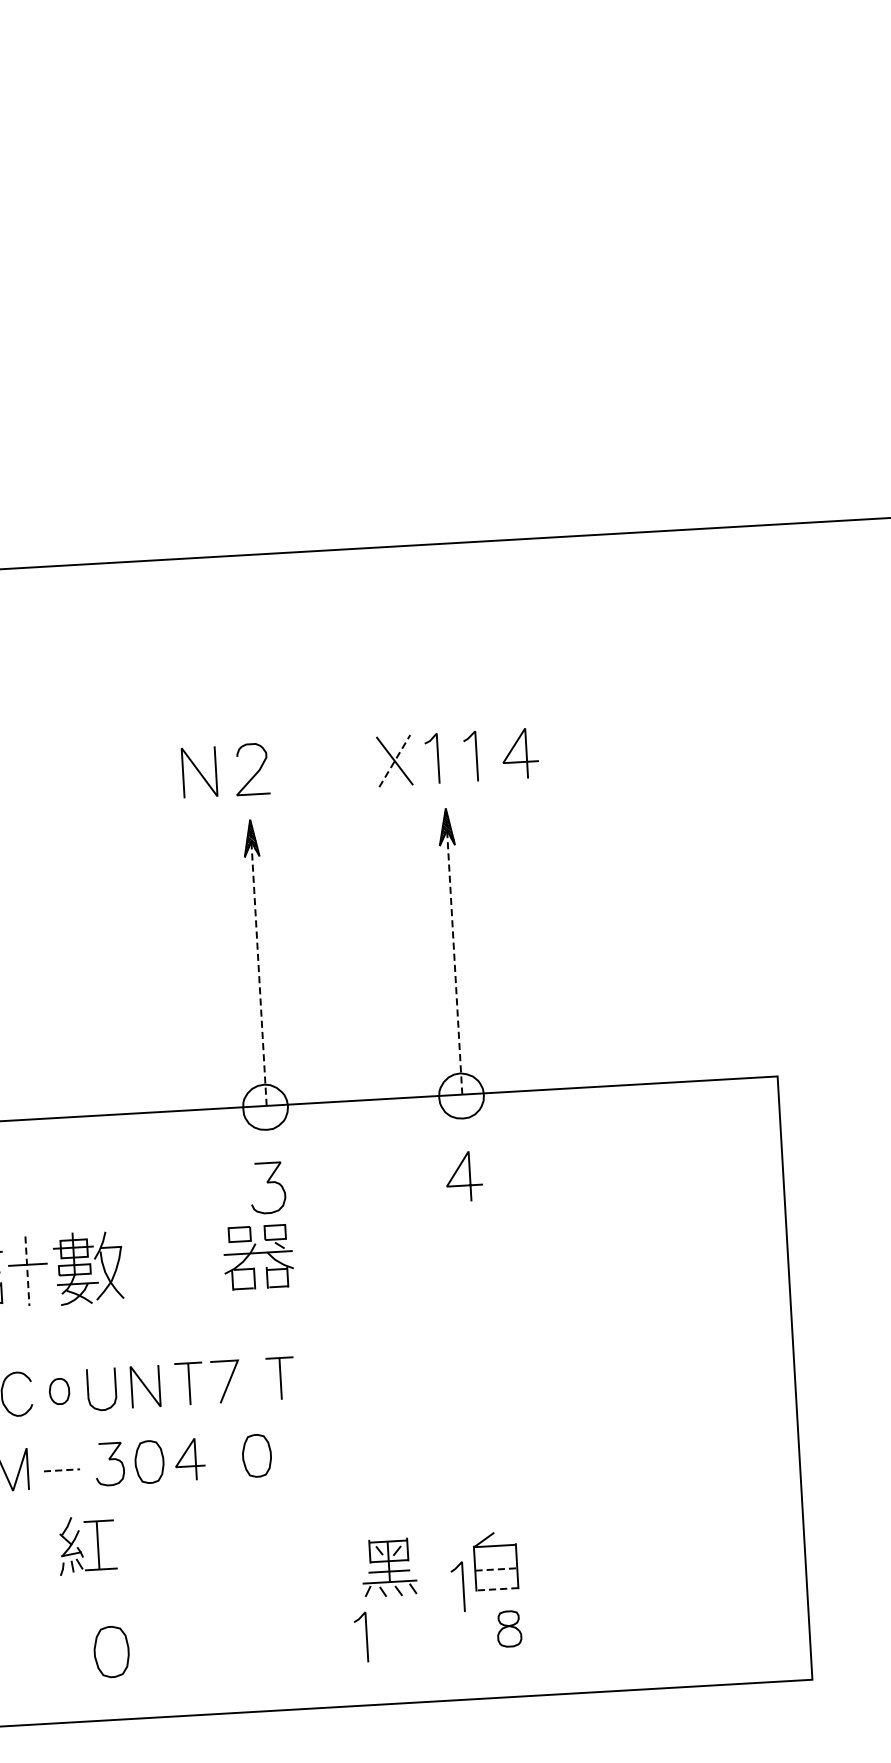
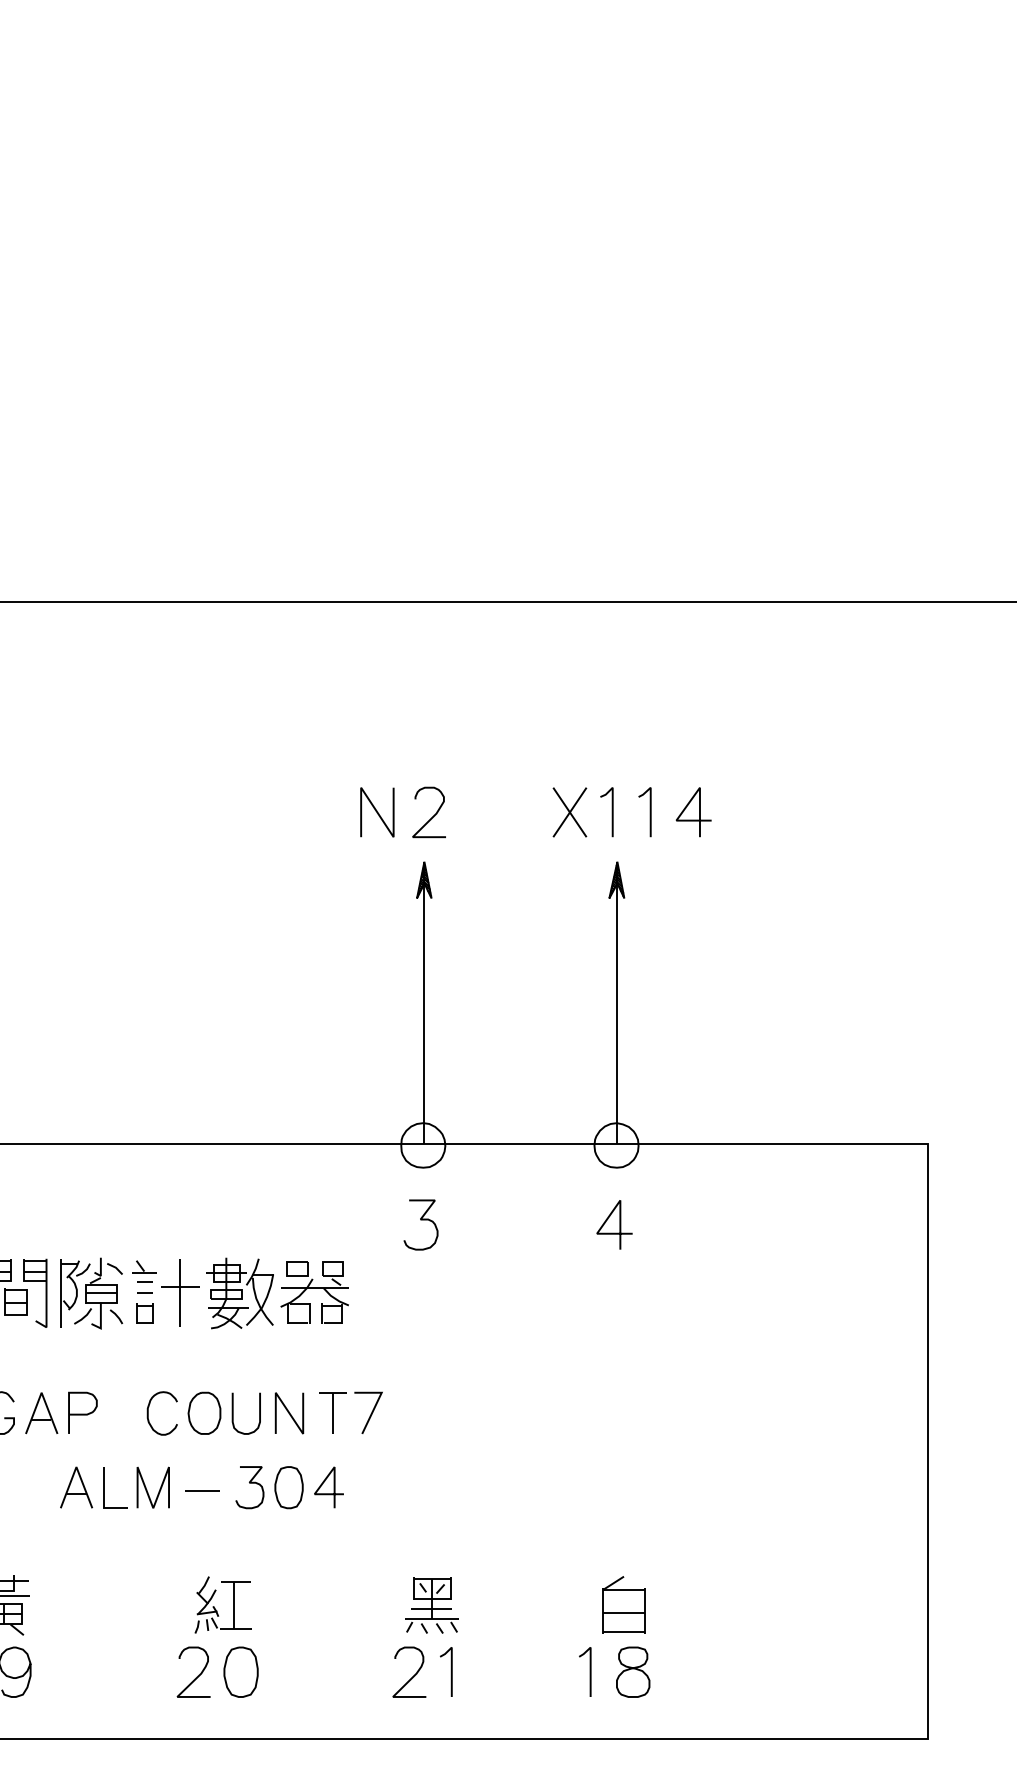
line: (394, 761) -> (569, 812), dashed -> solid
line: (454, 951) -> (617, 1002), dashed -> solid
line: (258, 962) -> (424, 1002), dashed -> solid
part: (258, 1257) -> (314, 1292), moved
line: (27, 1271) -> (179, 1293), dashed -> solid
part: (280, 1378) -> (422, 1412), removed
part: (59, 1390) -> (204, 1412), size x1.67
part: (256, 1455) -> (394, 1487), removed
line: (61, 1470) -> (202, 1490), dashed -> solid
part: (80, 1550) -> (216, 1609), moved
part: (389, 1568) -> (431, 1605), moved
line: (495, 1569) -> (623, 1612), dashed -> solid
line: (462, 1586) -> (589, 1671), moved
line: (497, 1589) -> (623, 1632), dashed -> solid
part: (509, 1628) -> (633, 1671), size x1.43
line: (365, 1636) -> (450, 1671), moved
curve: (286, 1645) -> (413, 1675), added
curve: (67, 1657) -> (197, 1675), added

